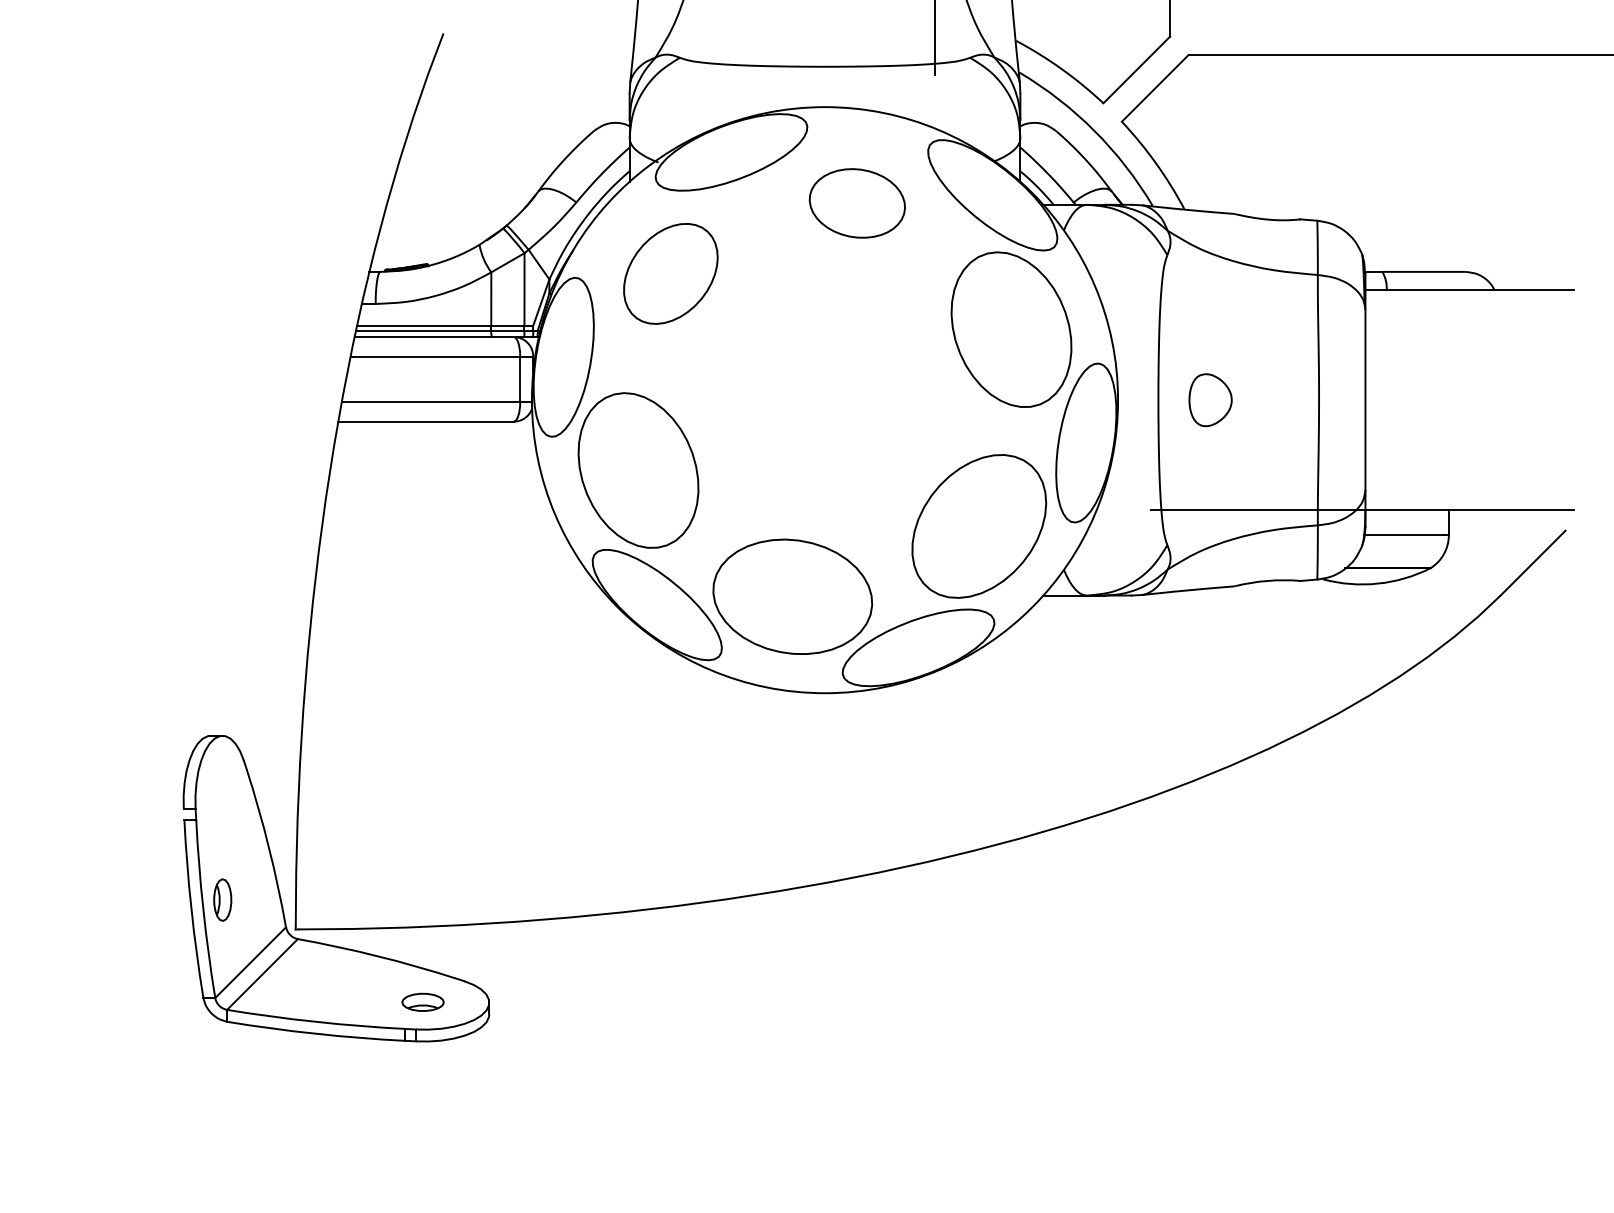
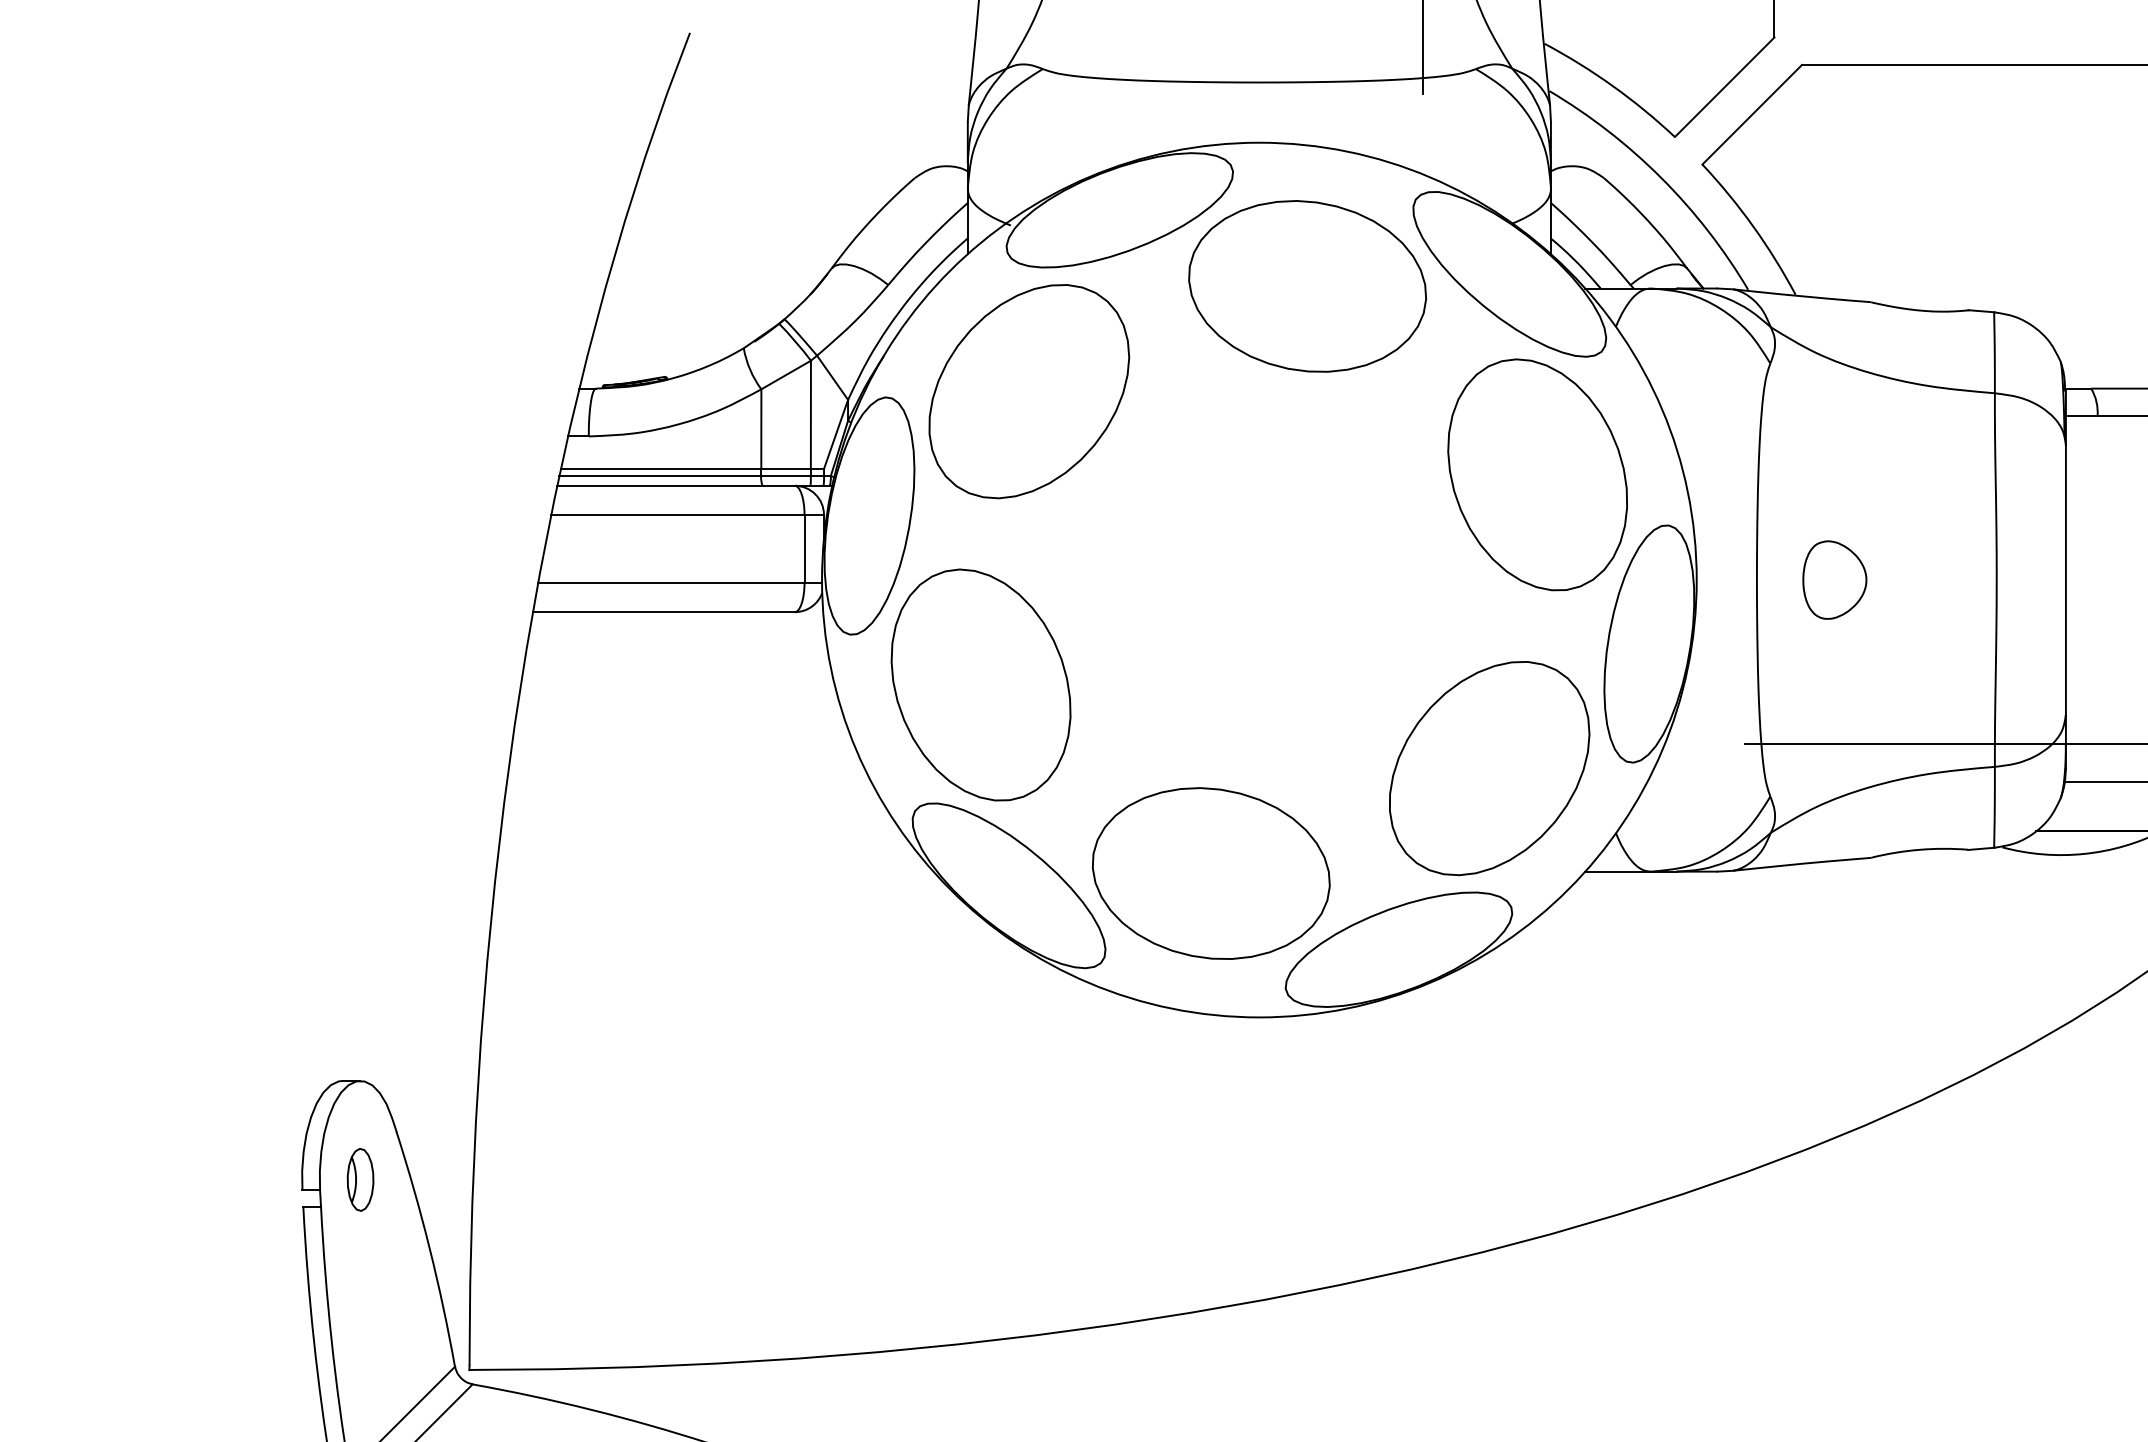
part: (857, 203) -> (1307, 286), size x1.67
part: (670, 273) -> (1028, 391), size x1.43
part: (222, 899) -> (360, 1179), moved

